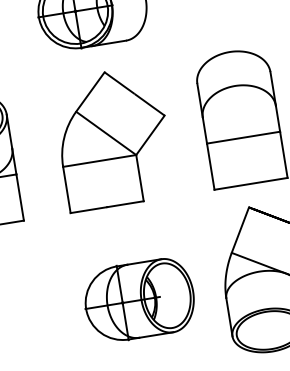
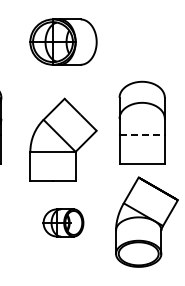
line: (243, 136) -> (142, 134), solid -> dashed
part: (113, 138) -> (63, 139), moved
part: (139, 299) -> (63, 222), size x0.6

